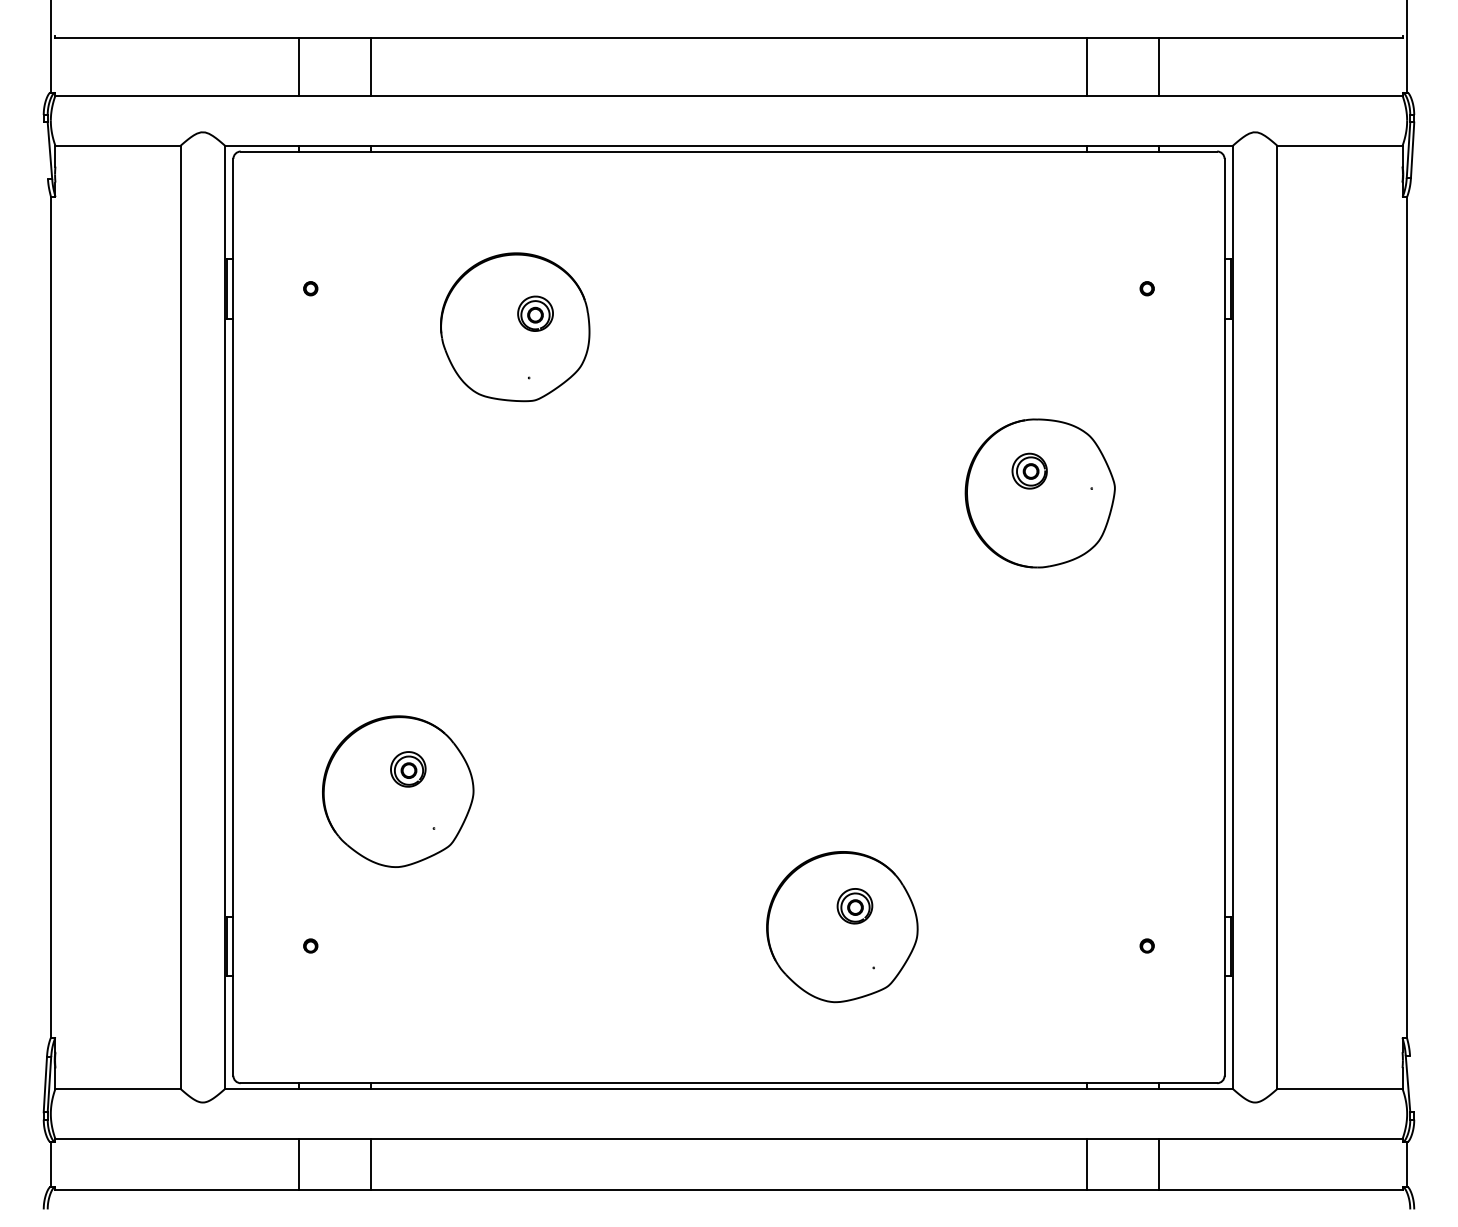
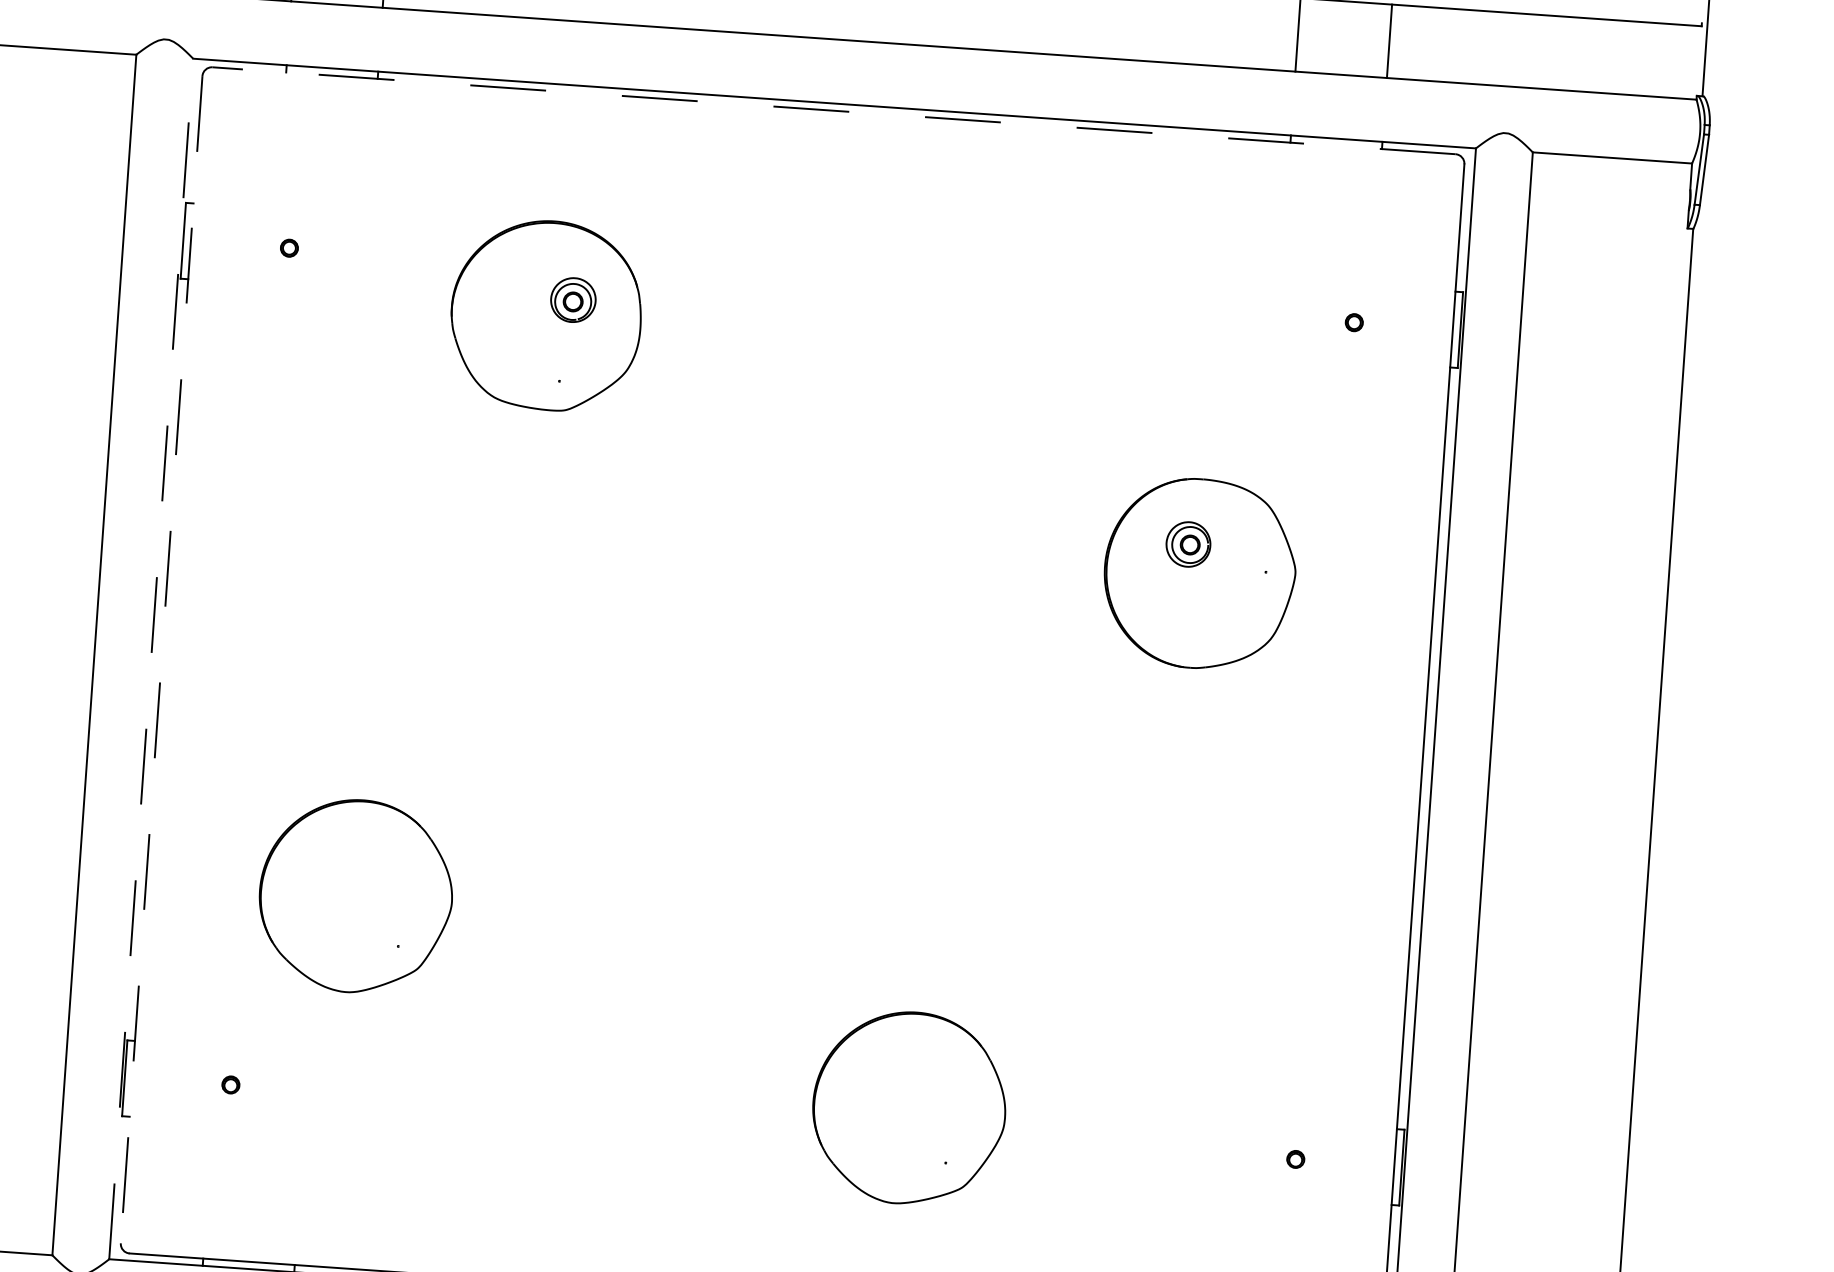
line: (728, 151) -> (833, 110), solid -> dashed
line: (225, 617) -> (151, 659), solid -> dashed
line: (233, 617) -> (161, 659), solid -> dashed
part: (408, 769) -> (371, 868), removed
part: (854, 906) -> (926, 1083), removed

